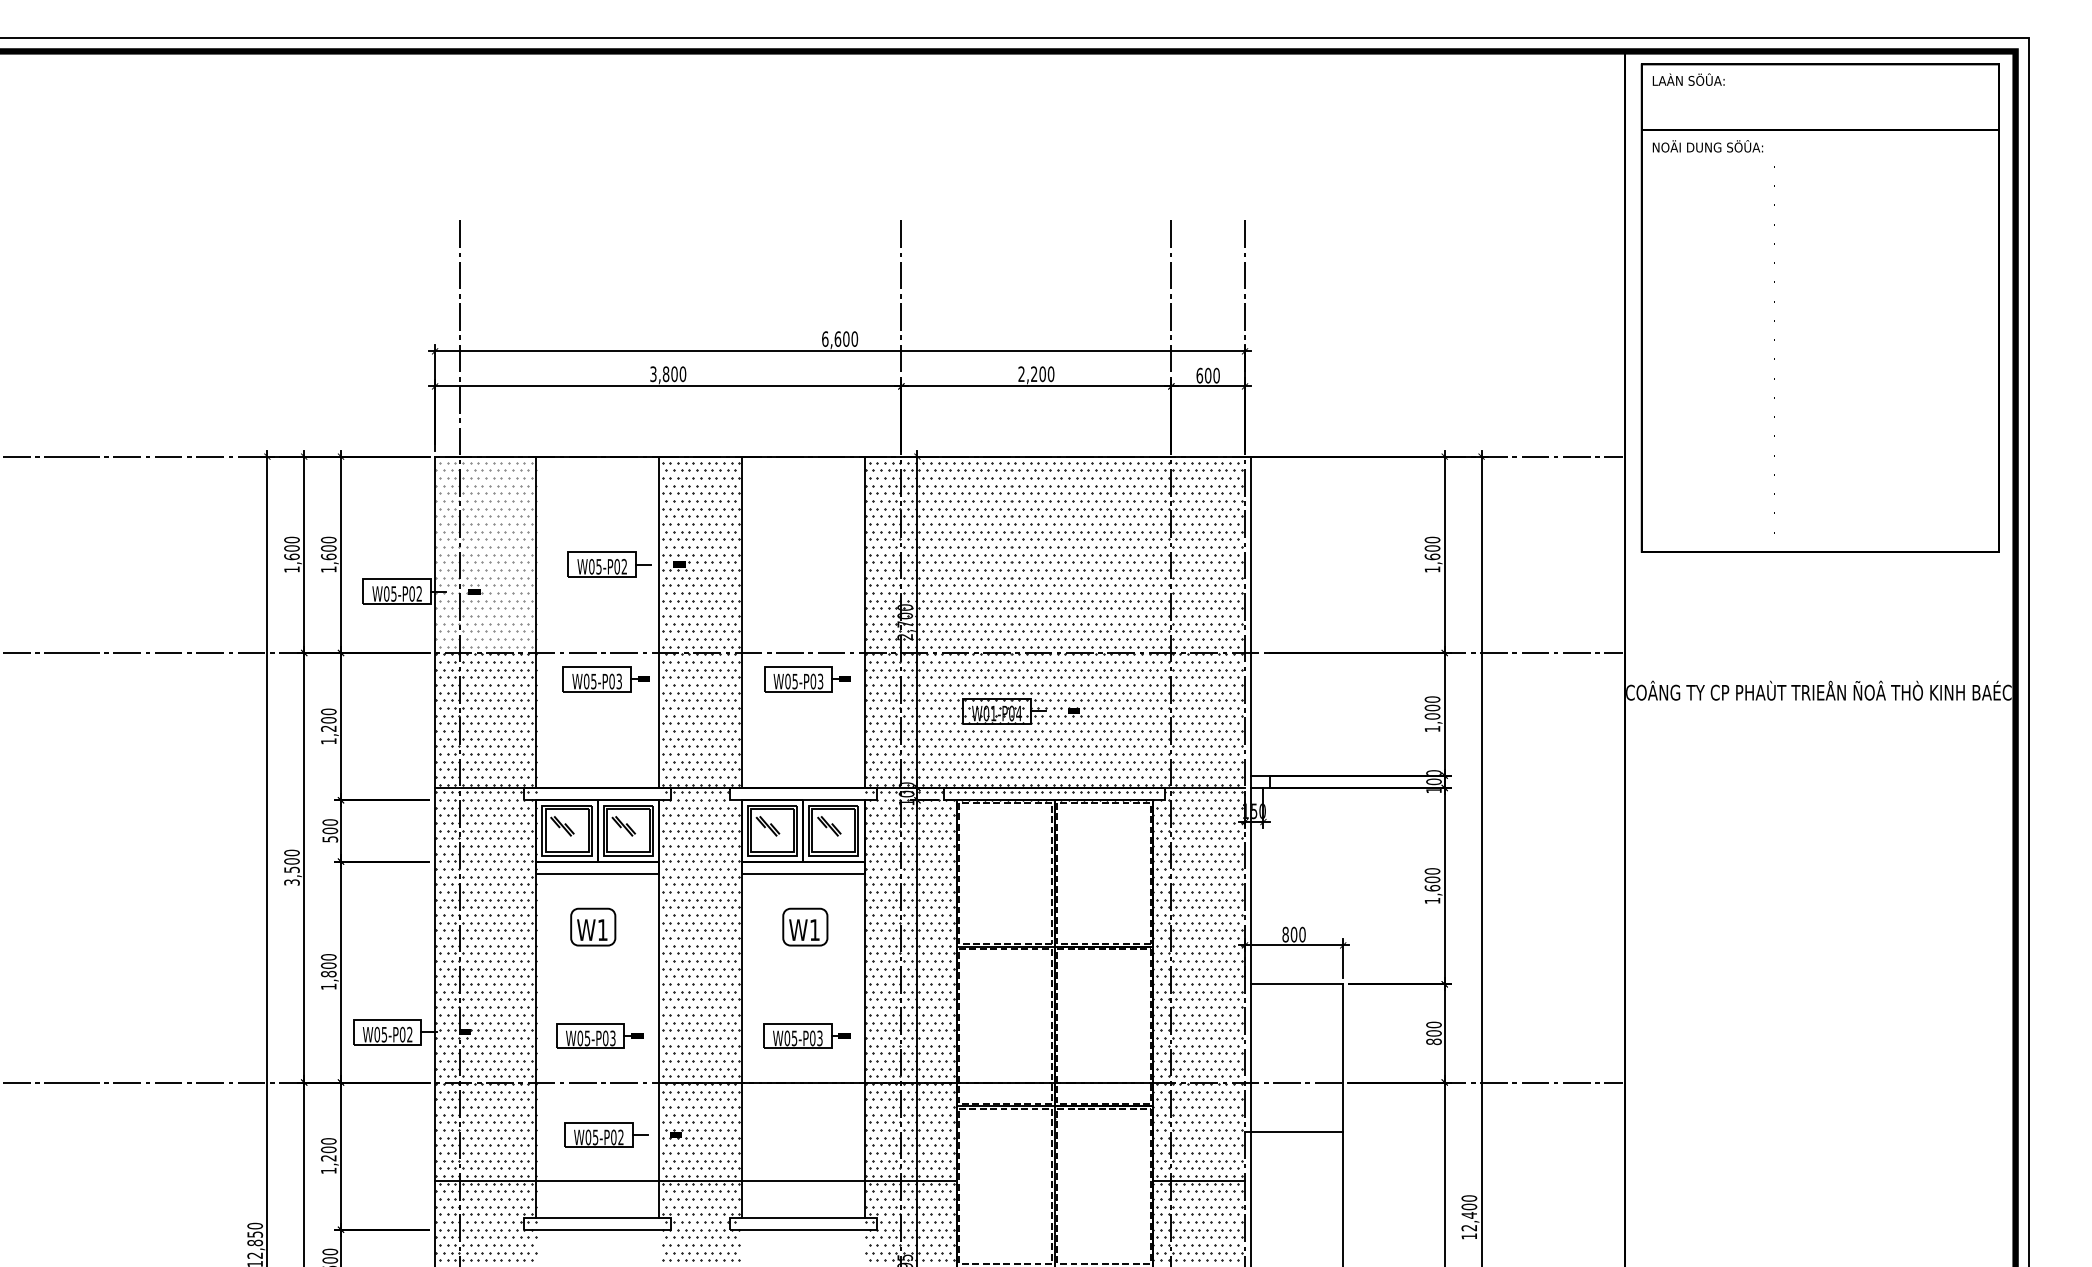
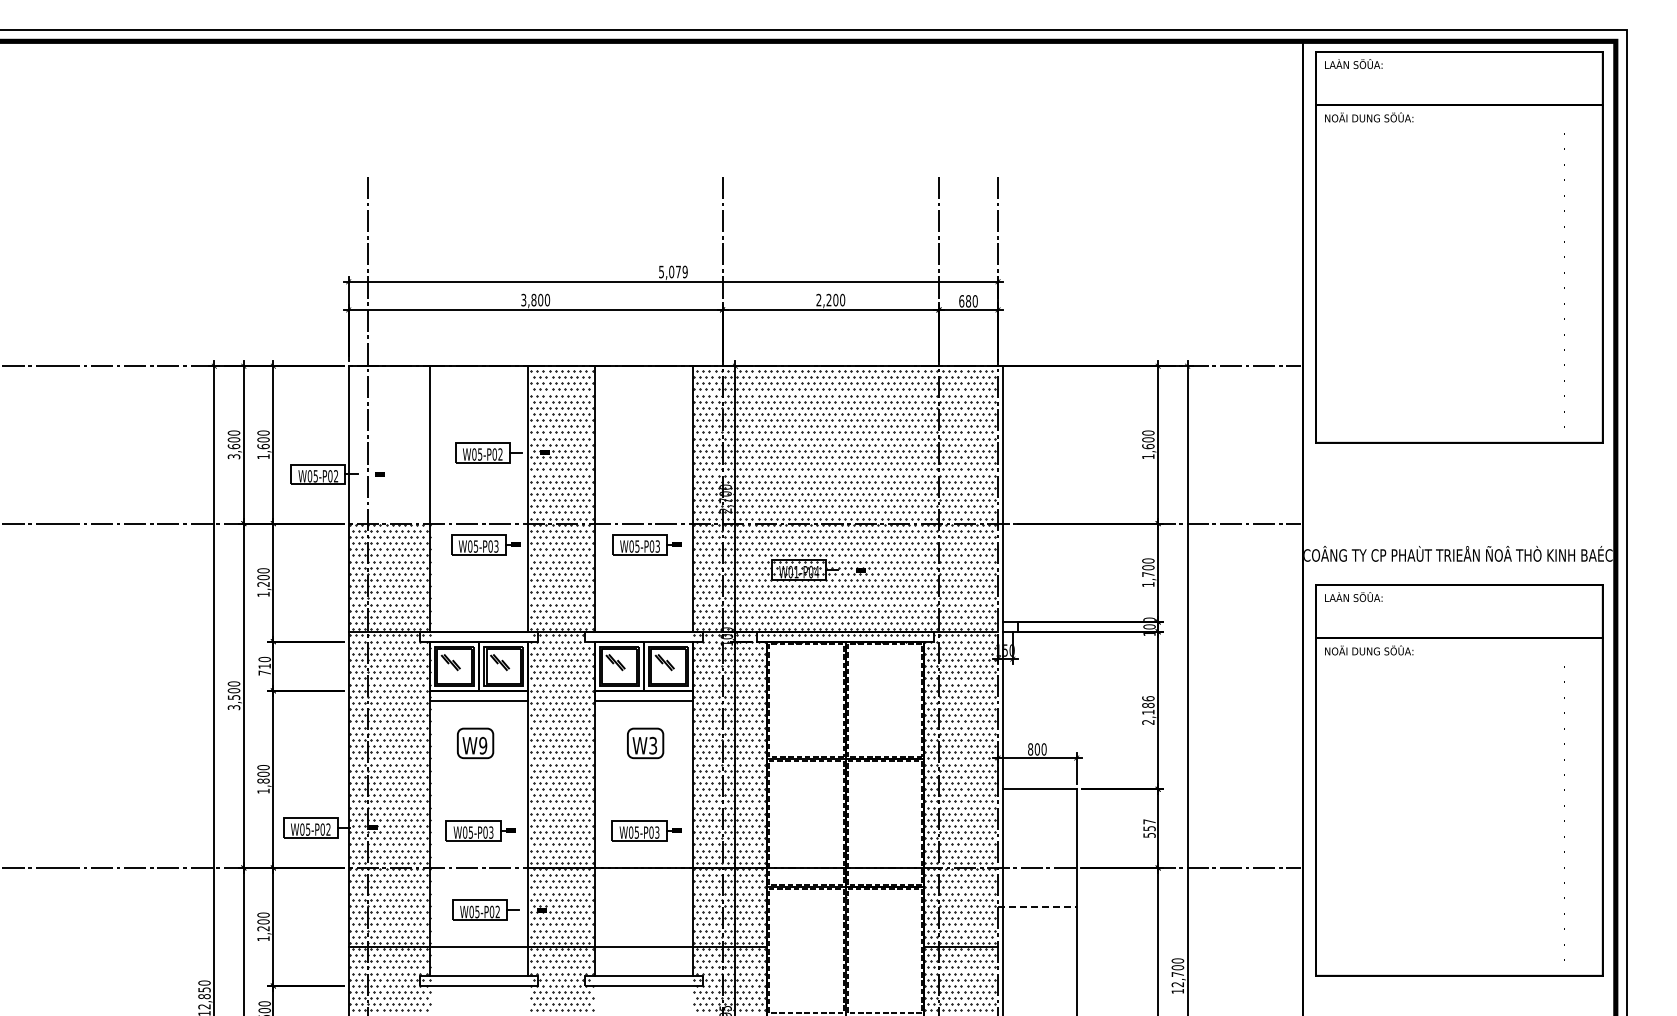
text: (840, 338) -> (673, 271), 6,600 -> 5,079
text: (1208, 375) -> (968, 301), 600 -> 680
hatch: (485, 554) -> (389, 444), removed
text: (291, 569) -> (233, 456), 1,600 -> 3,600
text: (1432, 716) -> (1148, 574), 1,000 -> 1,700
text: (329, 834) -> (264, 669), 500 -> 710
text: (1432, 886) -> (1148, 710), 1,600 -> 2,186
text: (603, 929) -> (483, 745), W1 -> W9
text: (815, 929) -> (653, 745), W1 -> W3
part: (1820, 973) -> (1459, 780), added
text: (1433, 1033) -> (1149, 828), 800 -> 557
line: (1294, 1131) -> (1037, 907), solid -> dashed
text: (1468, 1215) -> (1177, 974), 12,400 -> 12,700

